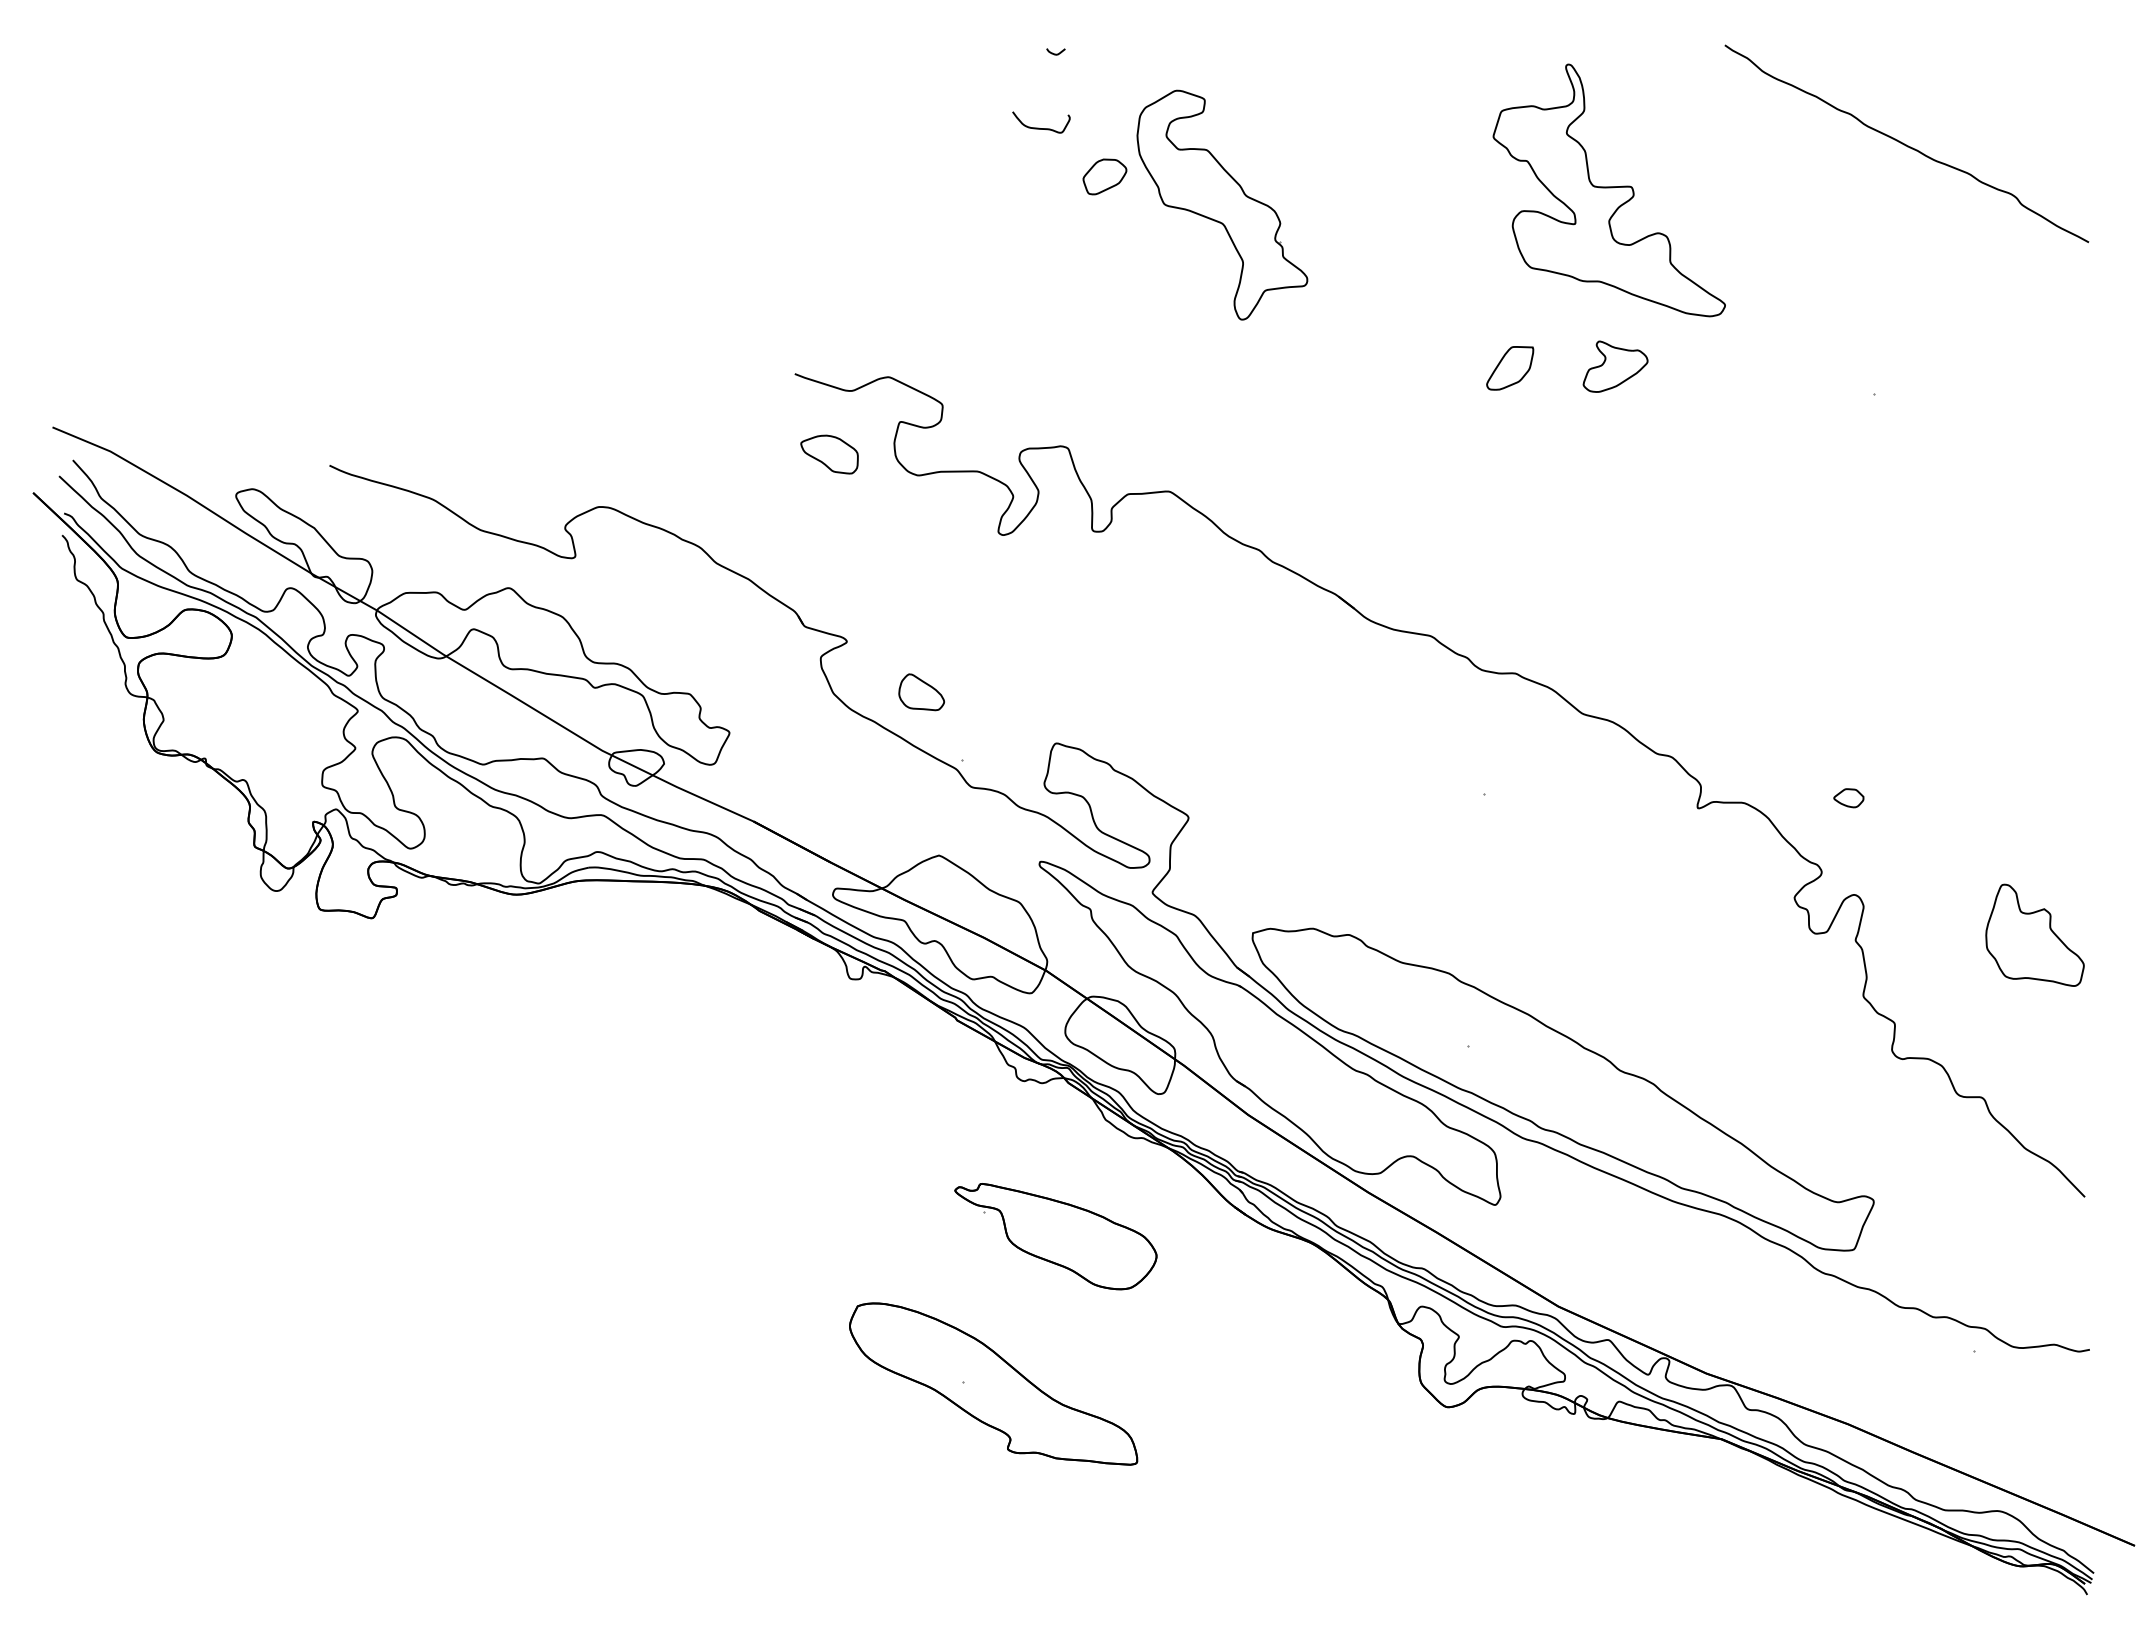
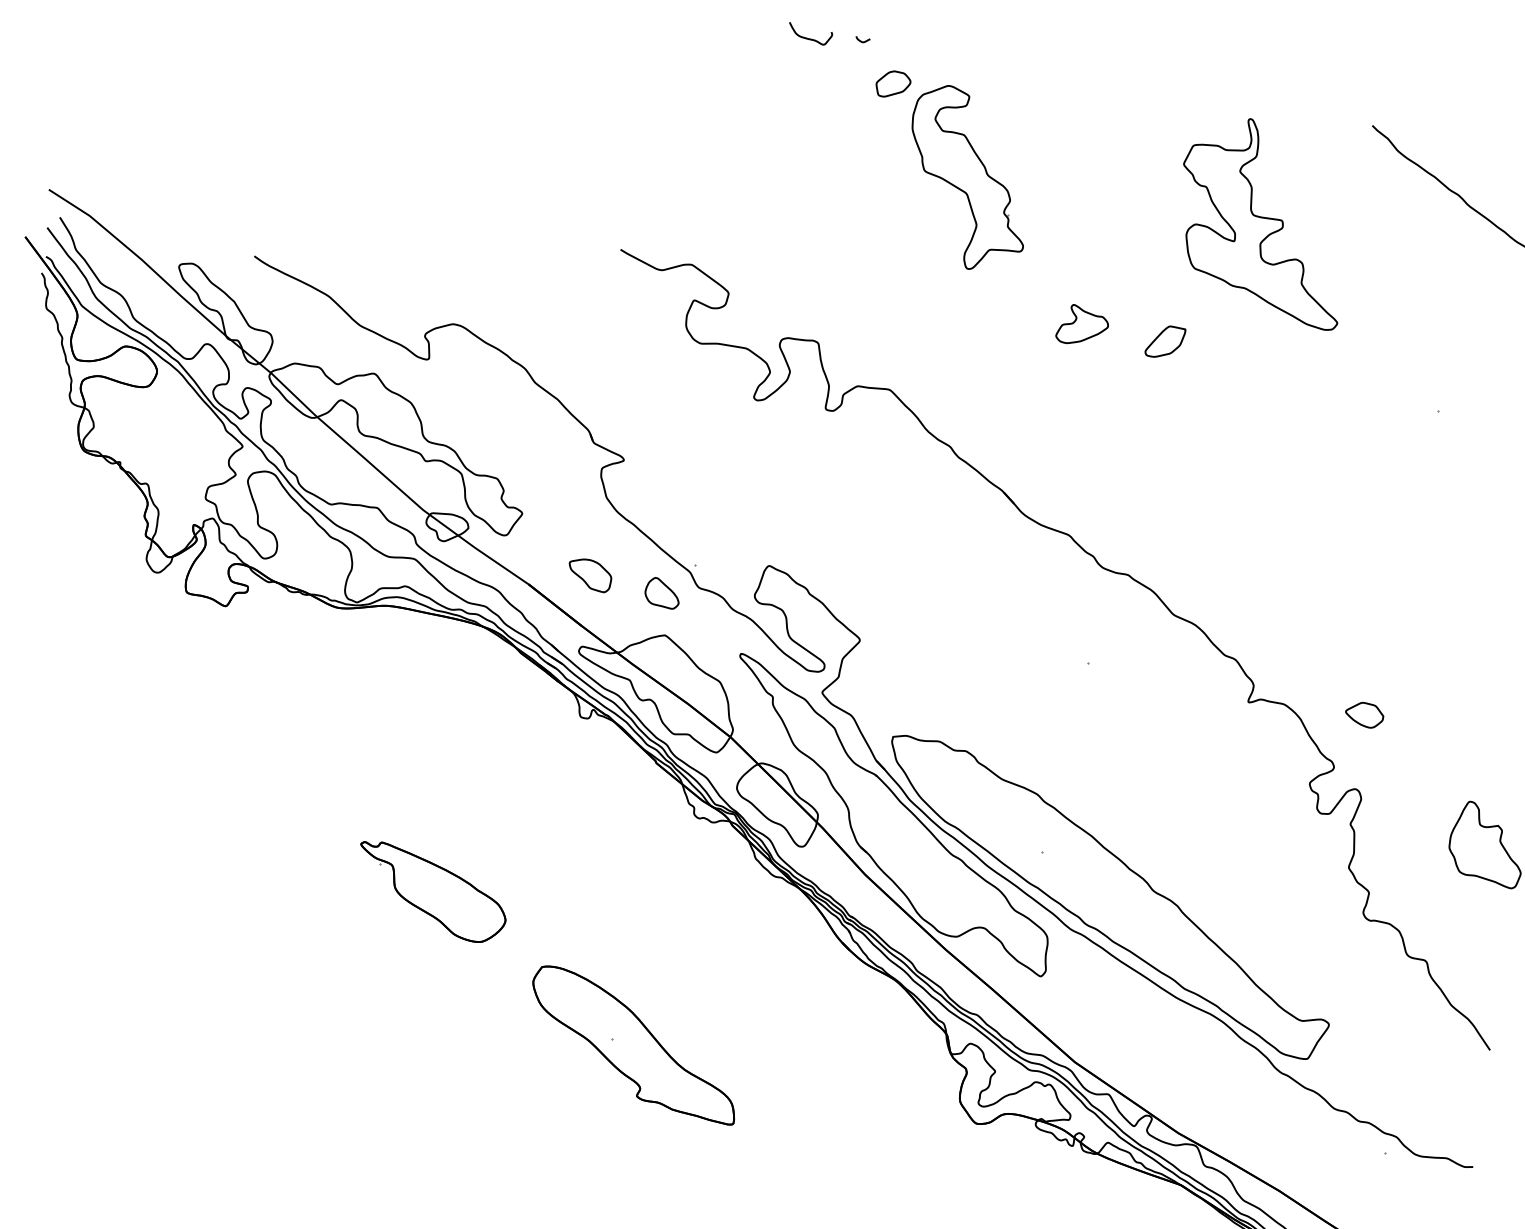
curve: (1039, 127) -> (807, 37), moved
part: (1104, 176) -> (892, 84), moved
part: (1615, 366) -> (1082, 326), moved
part: (829, 454) -> (589, 574), moved
part: (921, 692) -> (662, 593), moved
part: (1848, 798) -> (1364, 715), size x1.67
part: (1055, 1236) -> (431, 892), moved

